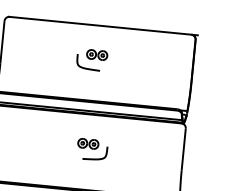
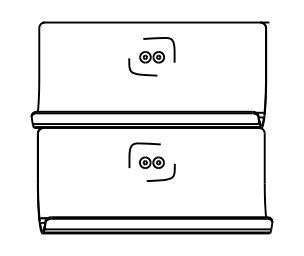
curve: (104, 40) -> (158, 39), added
curve: (83, 127) -> (144, 144), added

